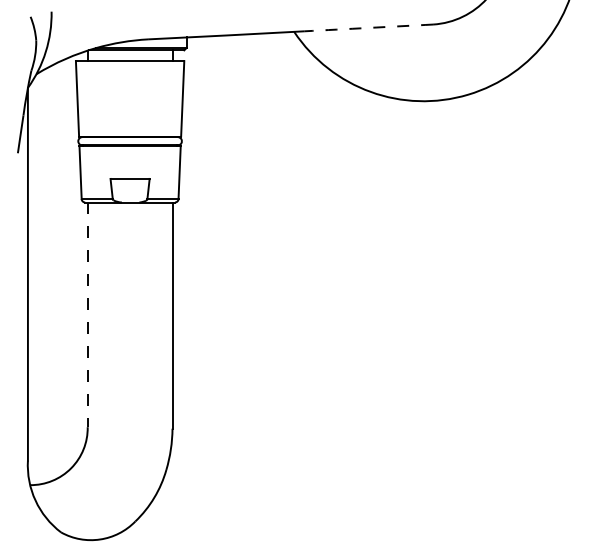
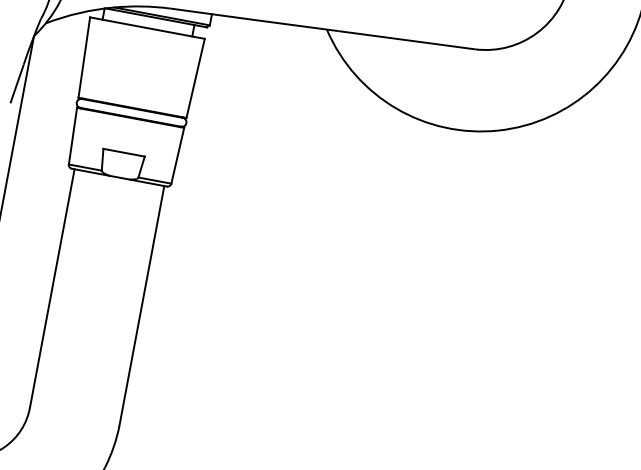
arc: (368, 27) -> (406, 39), dashed -> solid
line: (87, 315) -> (51, 288), dashed -> solid

